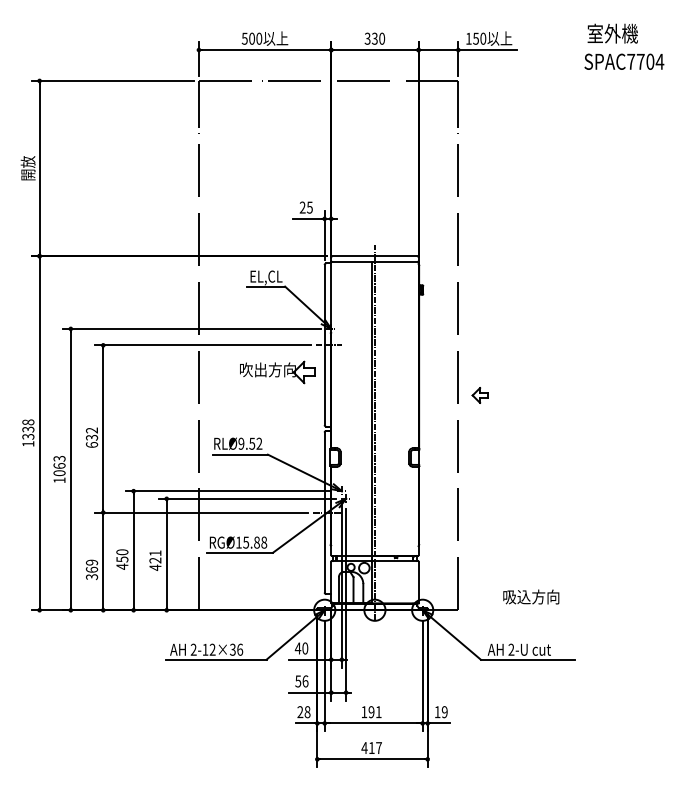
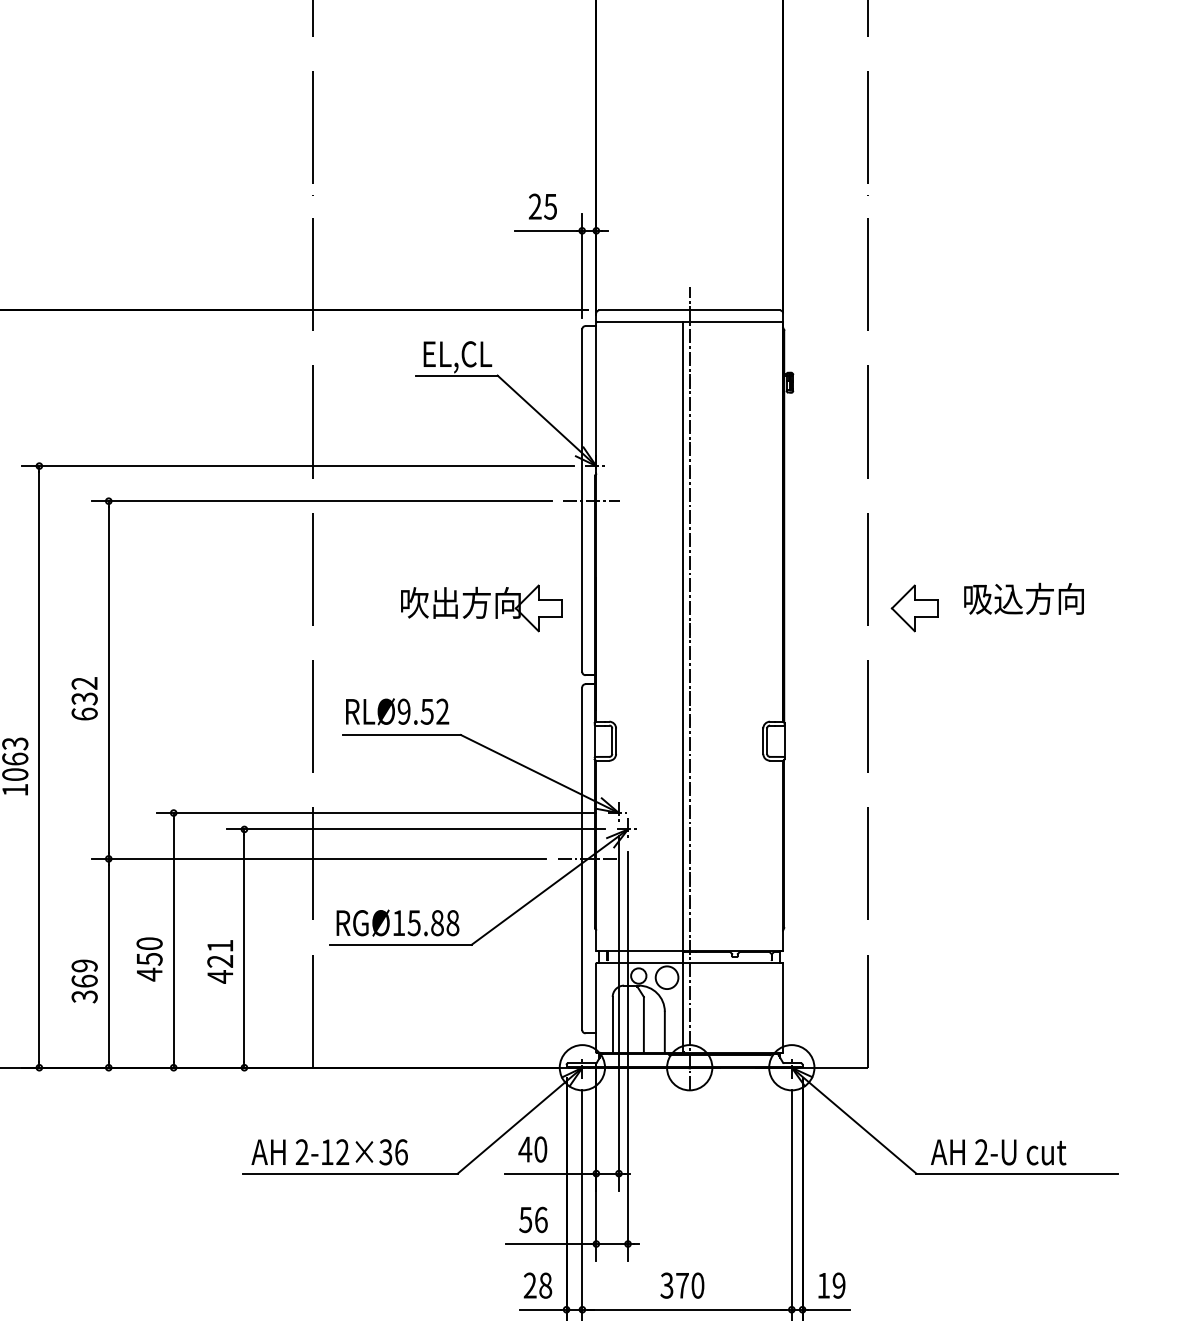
part: (277, 372) -> (481, 608), moved
part: (479, 395) -> (913, 608), size x1.43
text: (531, 596) -> (1024, 597), moved
text: (371, 712) -> (682, 1286), 191 -> 370

